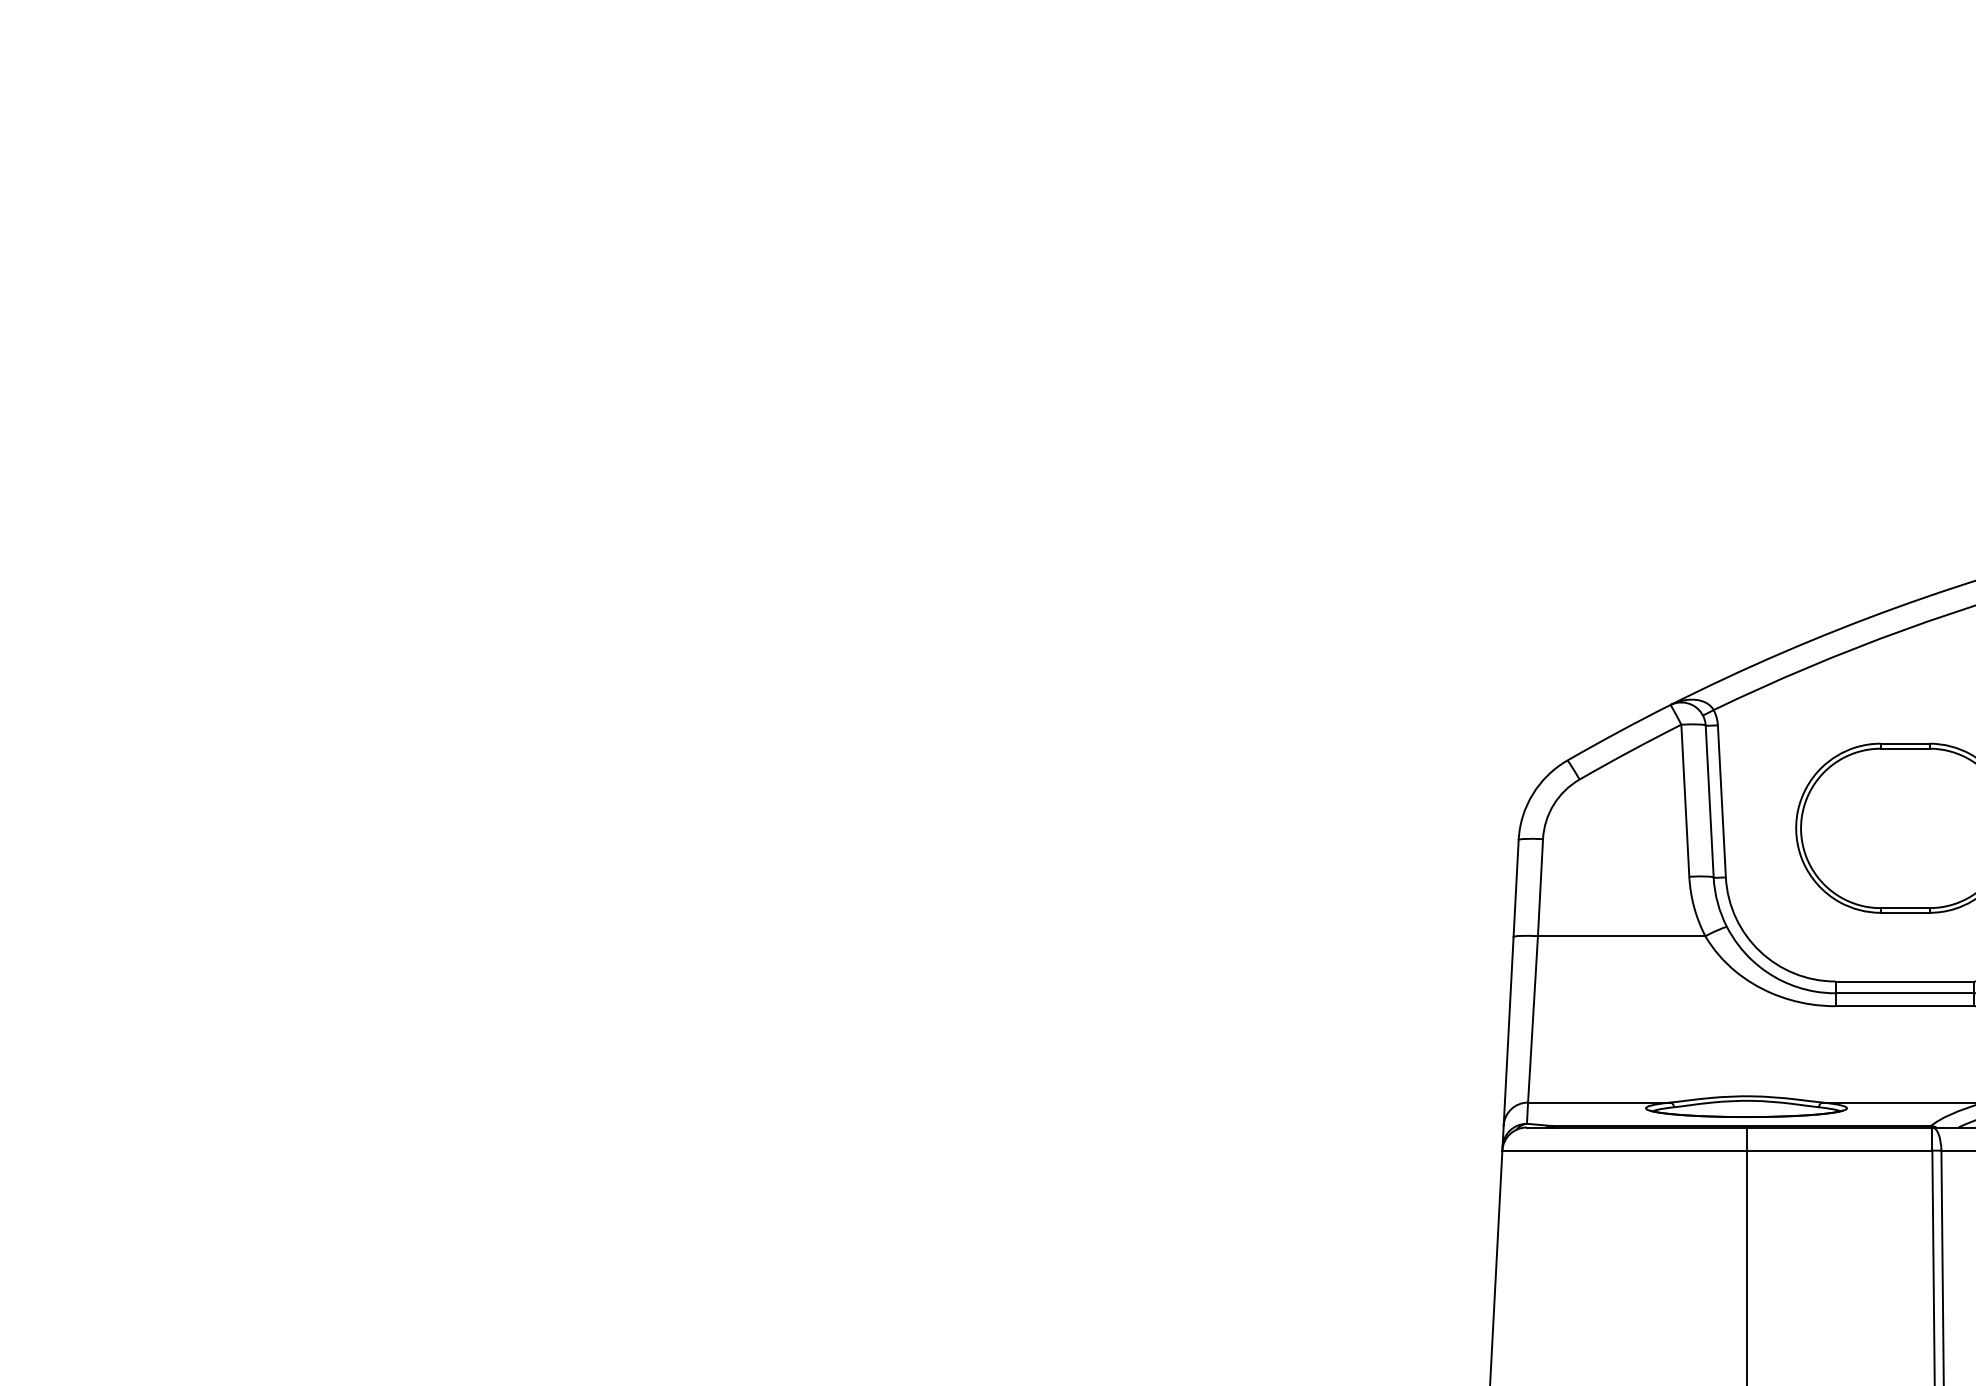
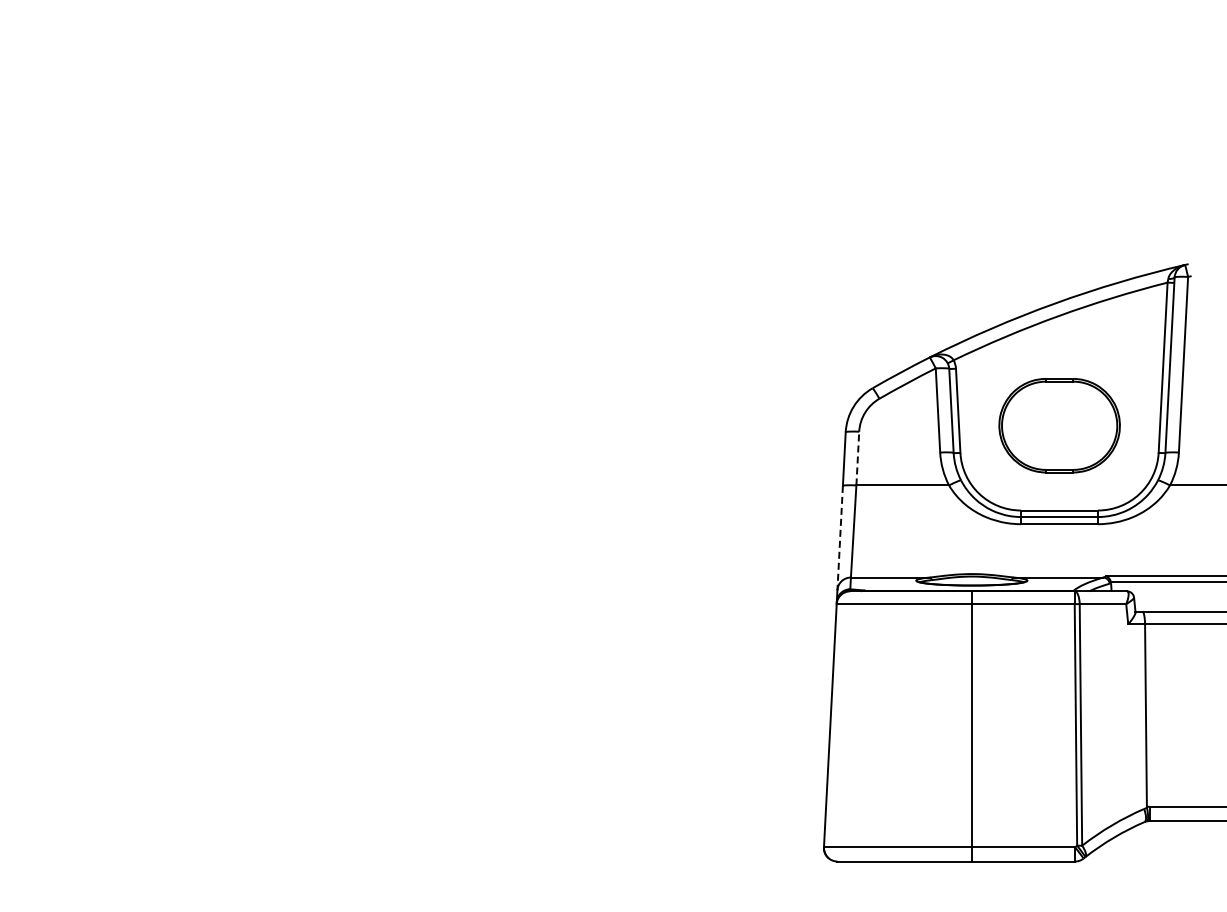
line: (1539, 887) -> (857, 458), solid -> dashed
line: (1509, 1032) -> (840, 538), solid -> dashed

